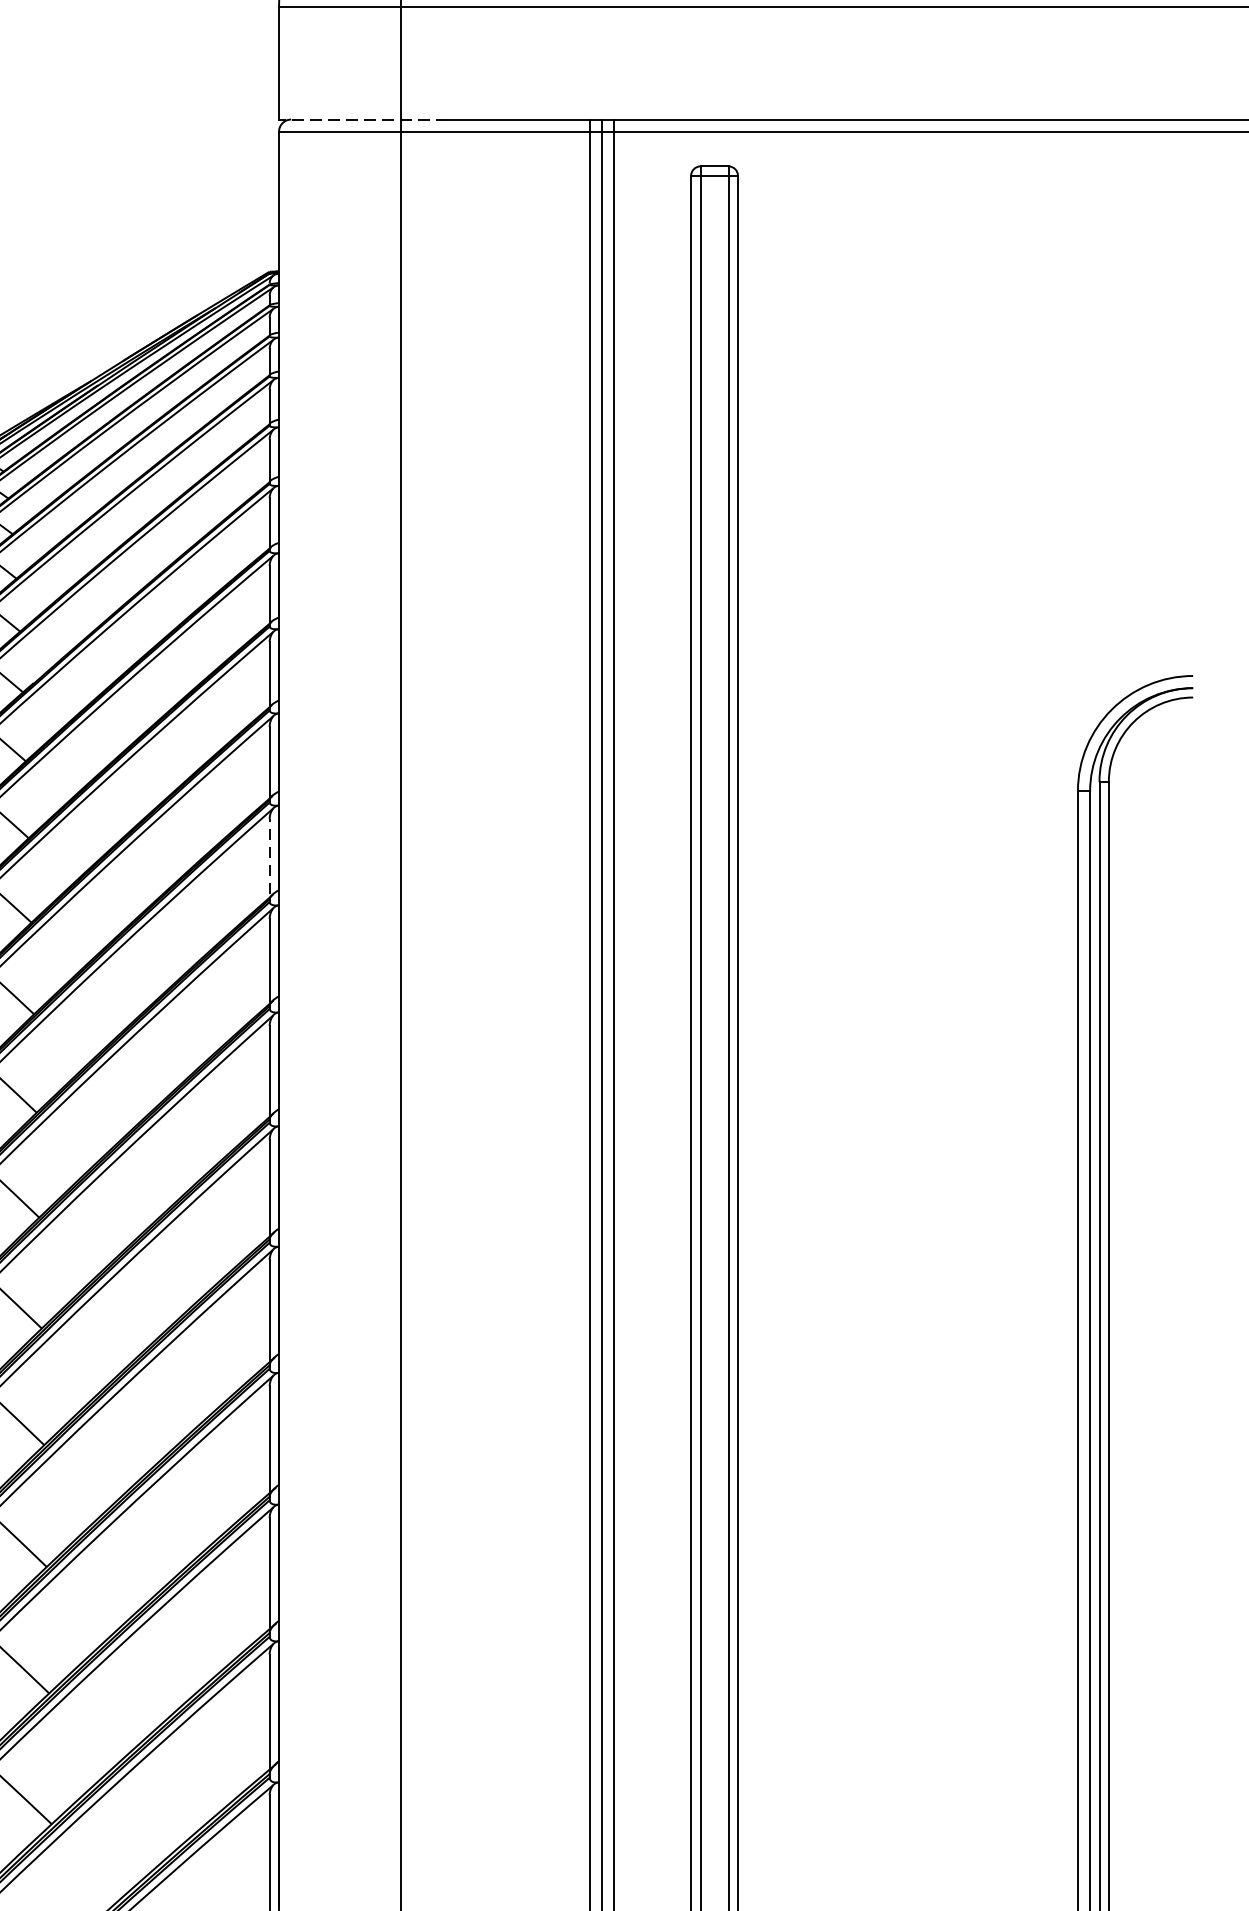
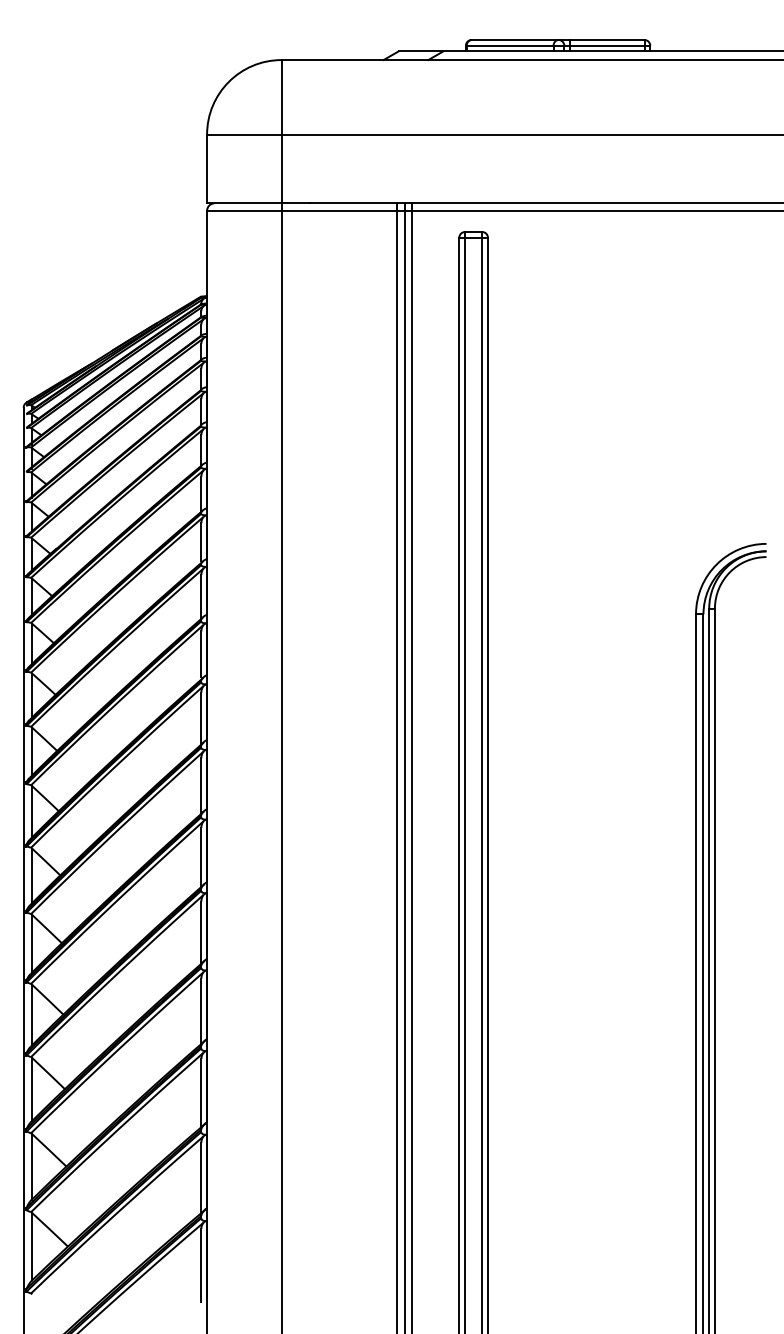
line: (363, 119) -> (258, 203), dashed -> solid
line: (269, 856) -> (201, 654), dashed -> solid

